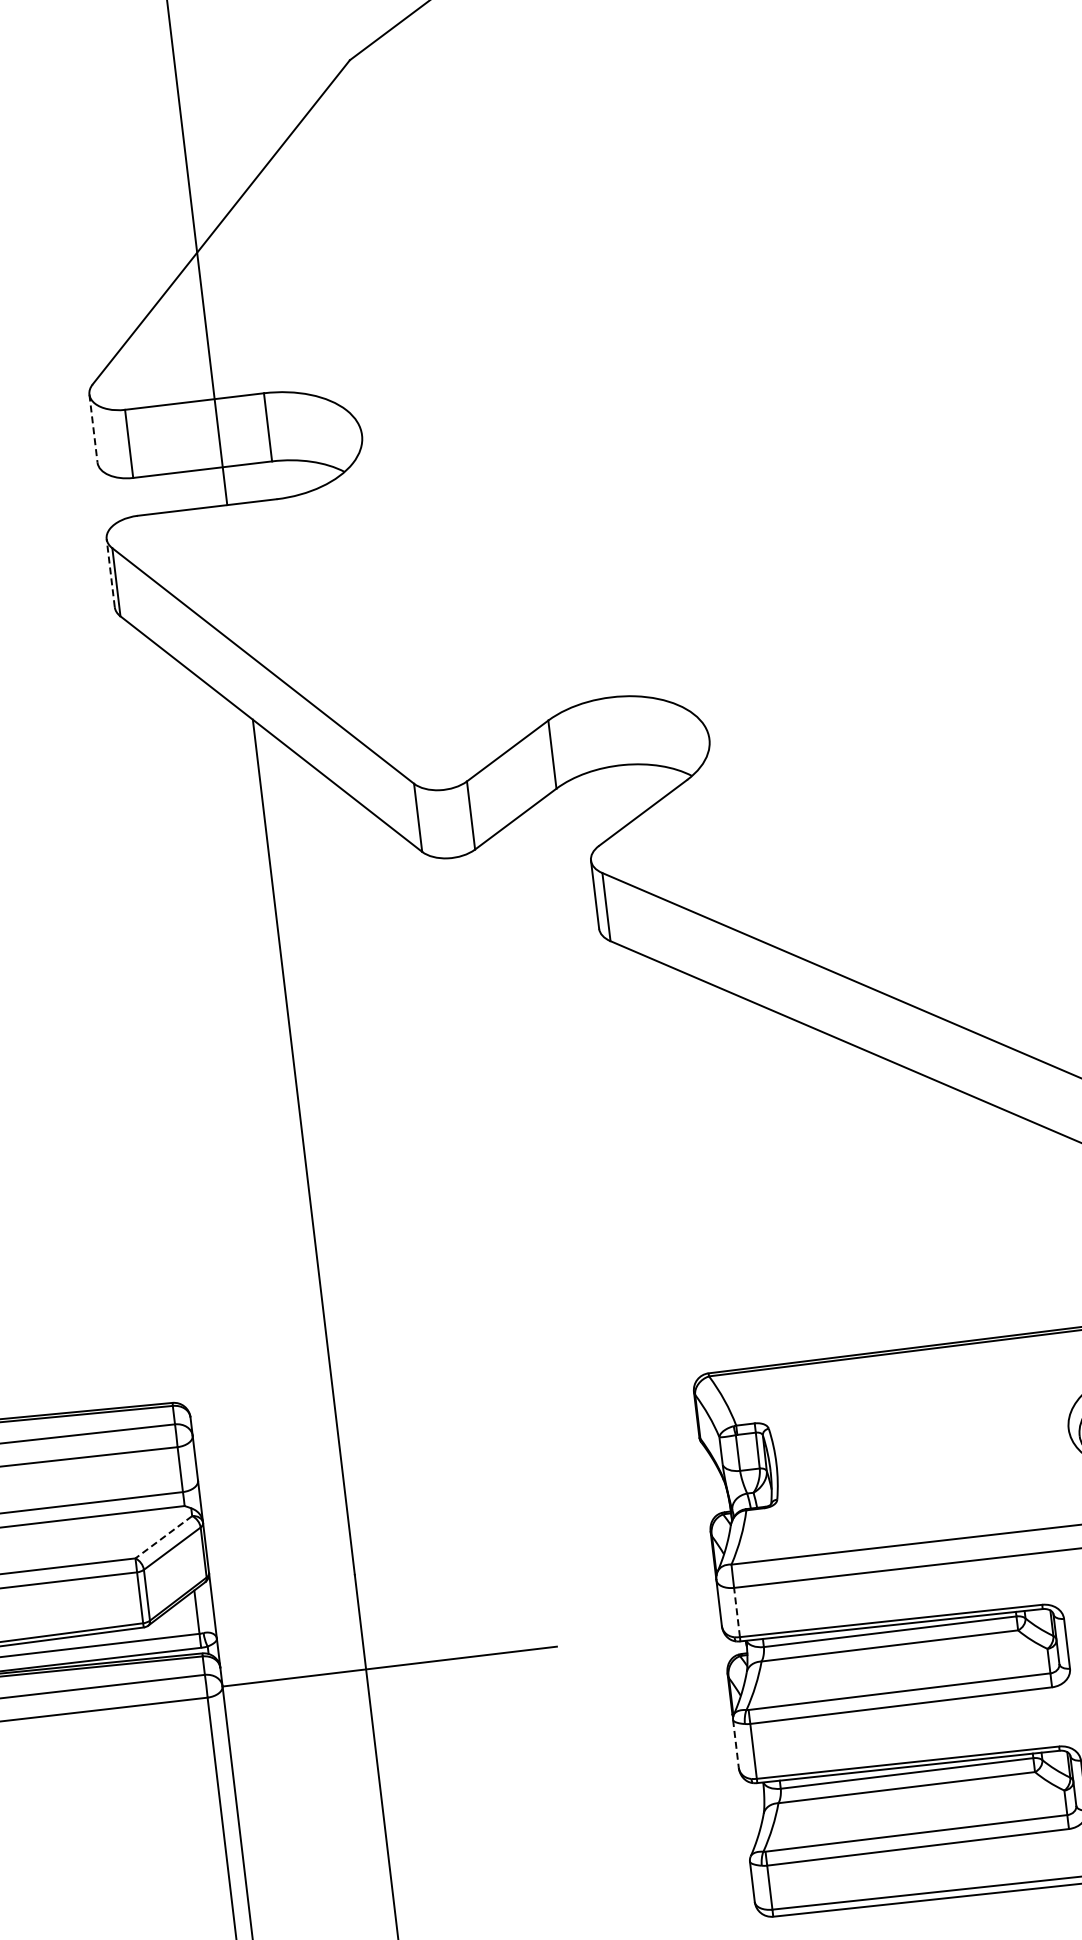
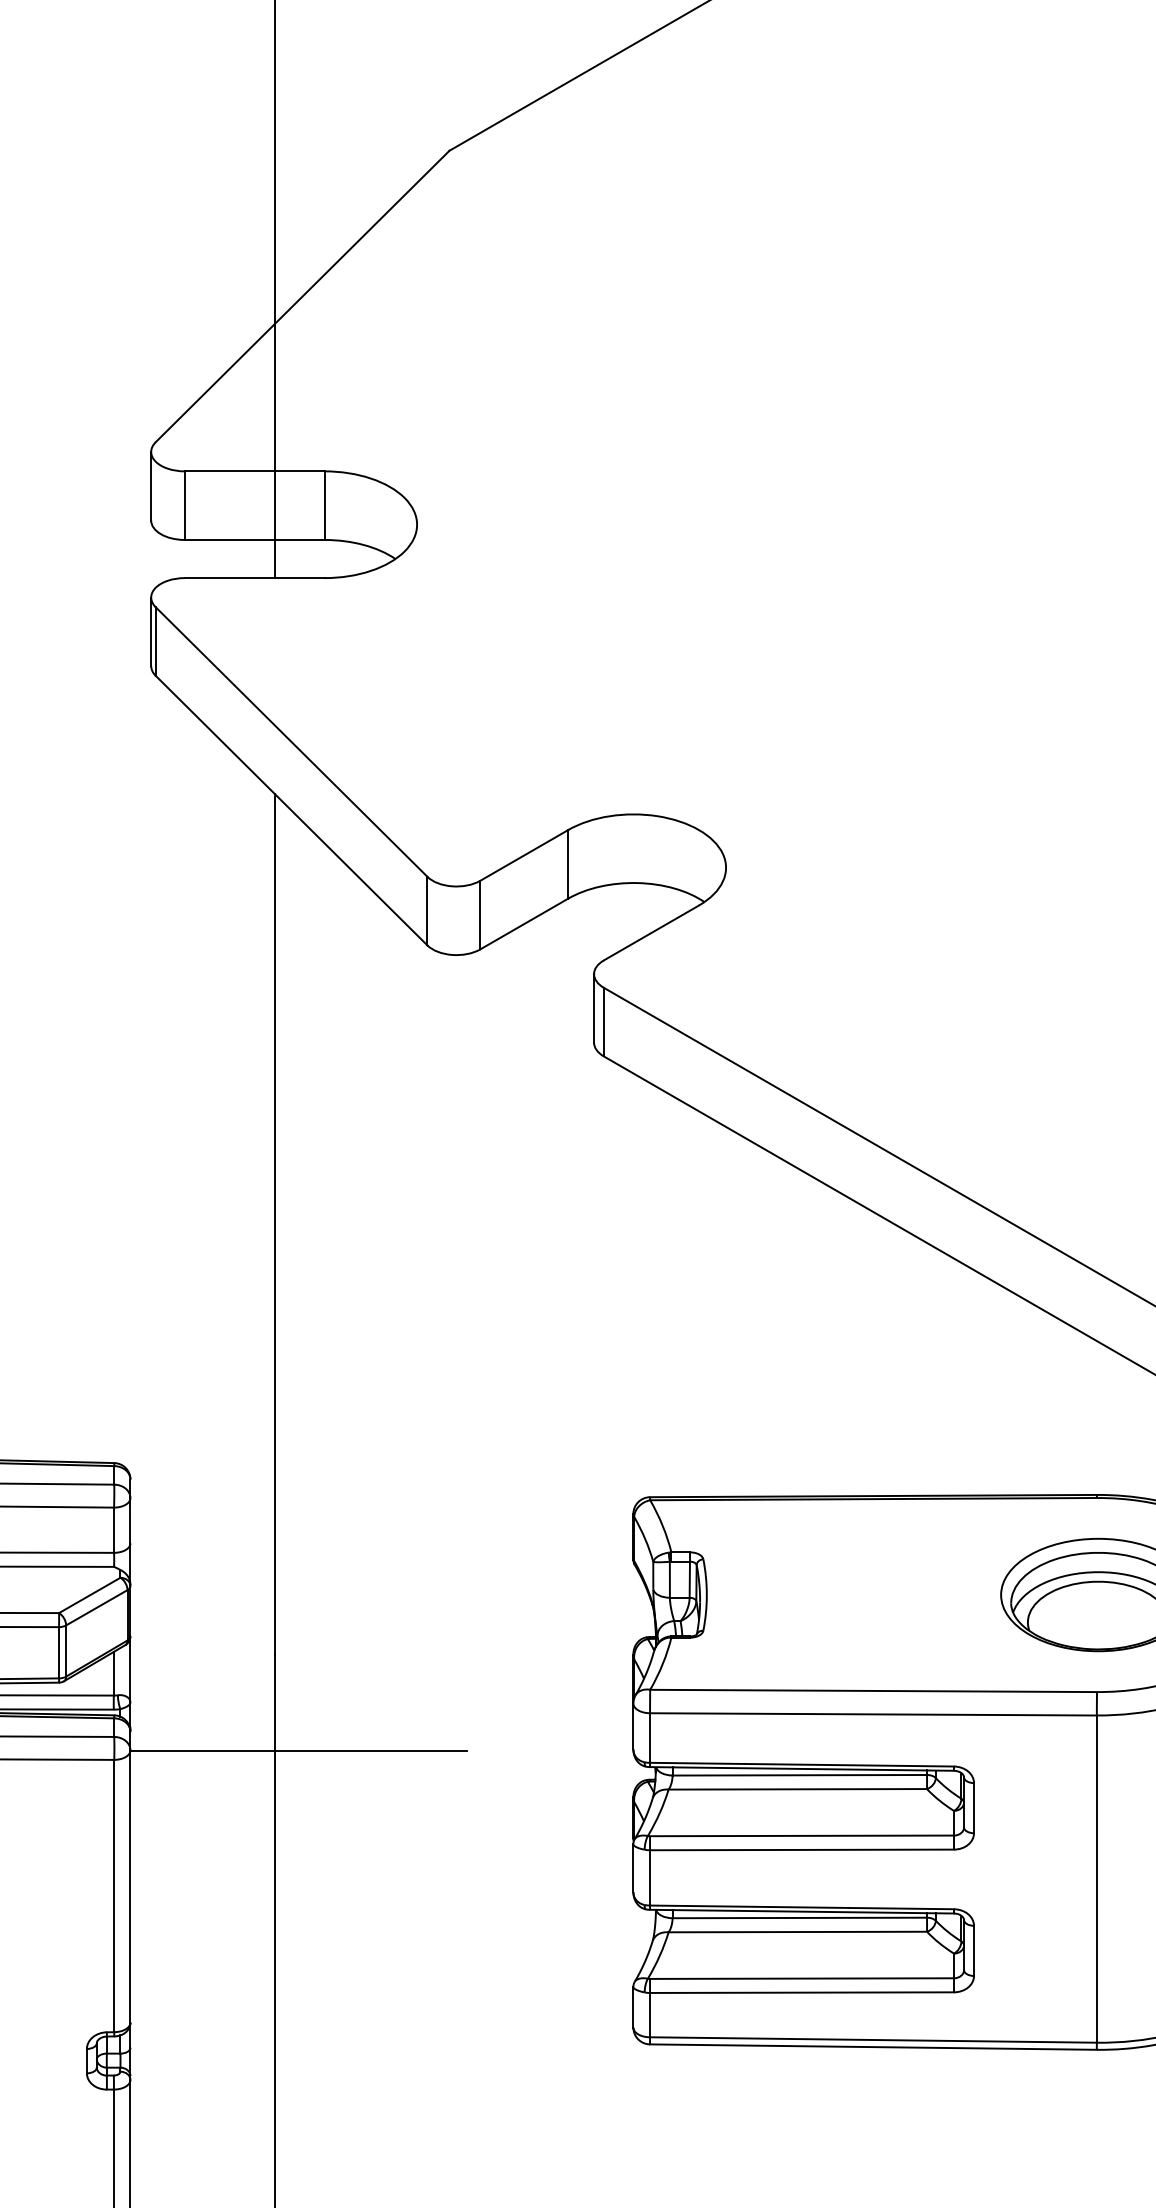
line: (93, 428) -> (151, 486), dashed -> solid
line: (110, 572) -> (151, 631), dashed -> solid
line: (163, 1537) -> (89, 1595), dashed -> solid
line: (737, 1612) -> (650, 1738), dashed -> solid
line: (736, 1744) -> (633, 1868), dashed -> solid

